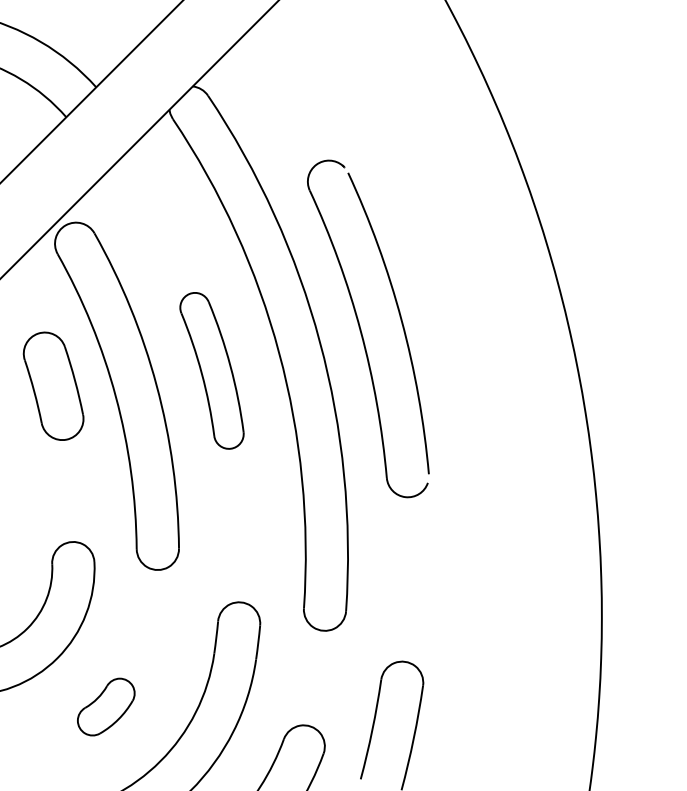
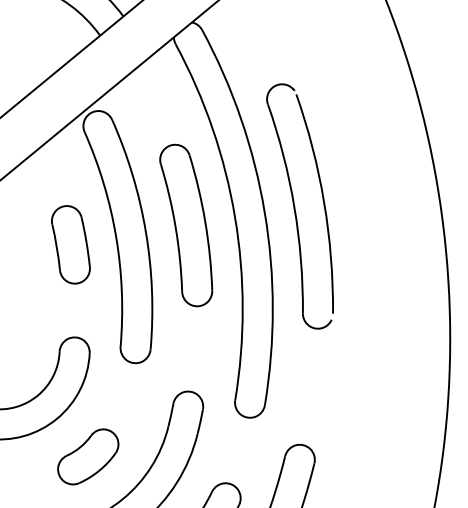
part: (211, 370) -> (185, 225), size x1.43
part: (53, 385) -> (70, 244), moved
part: (105, 706) -> (87, 456), size x1.43

